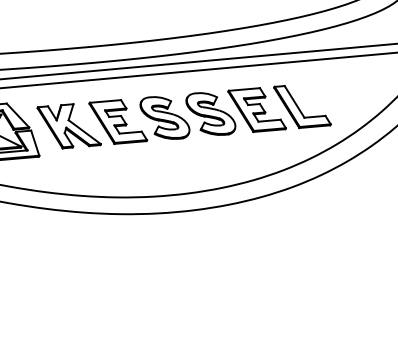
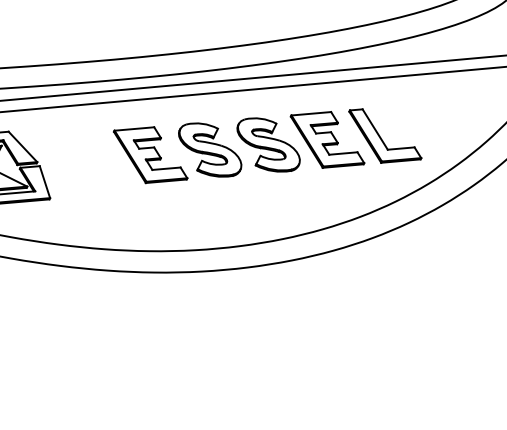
part: (68, 126) -> (87, 160), removed

